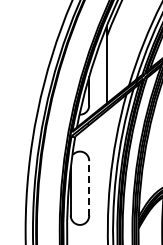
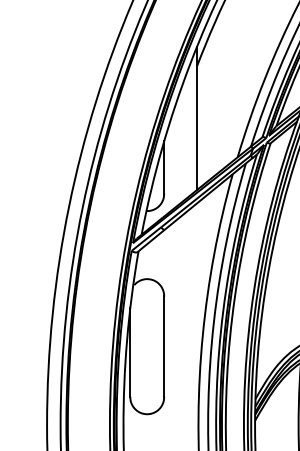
line: (89, 187) -> (164, 345), dashed -> solid

